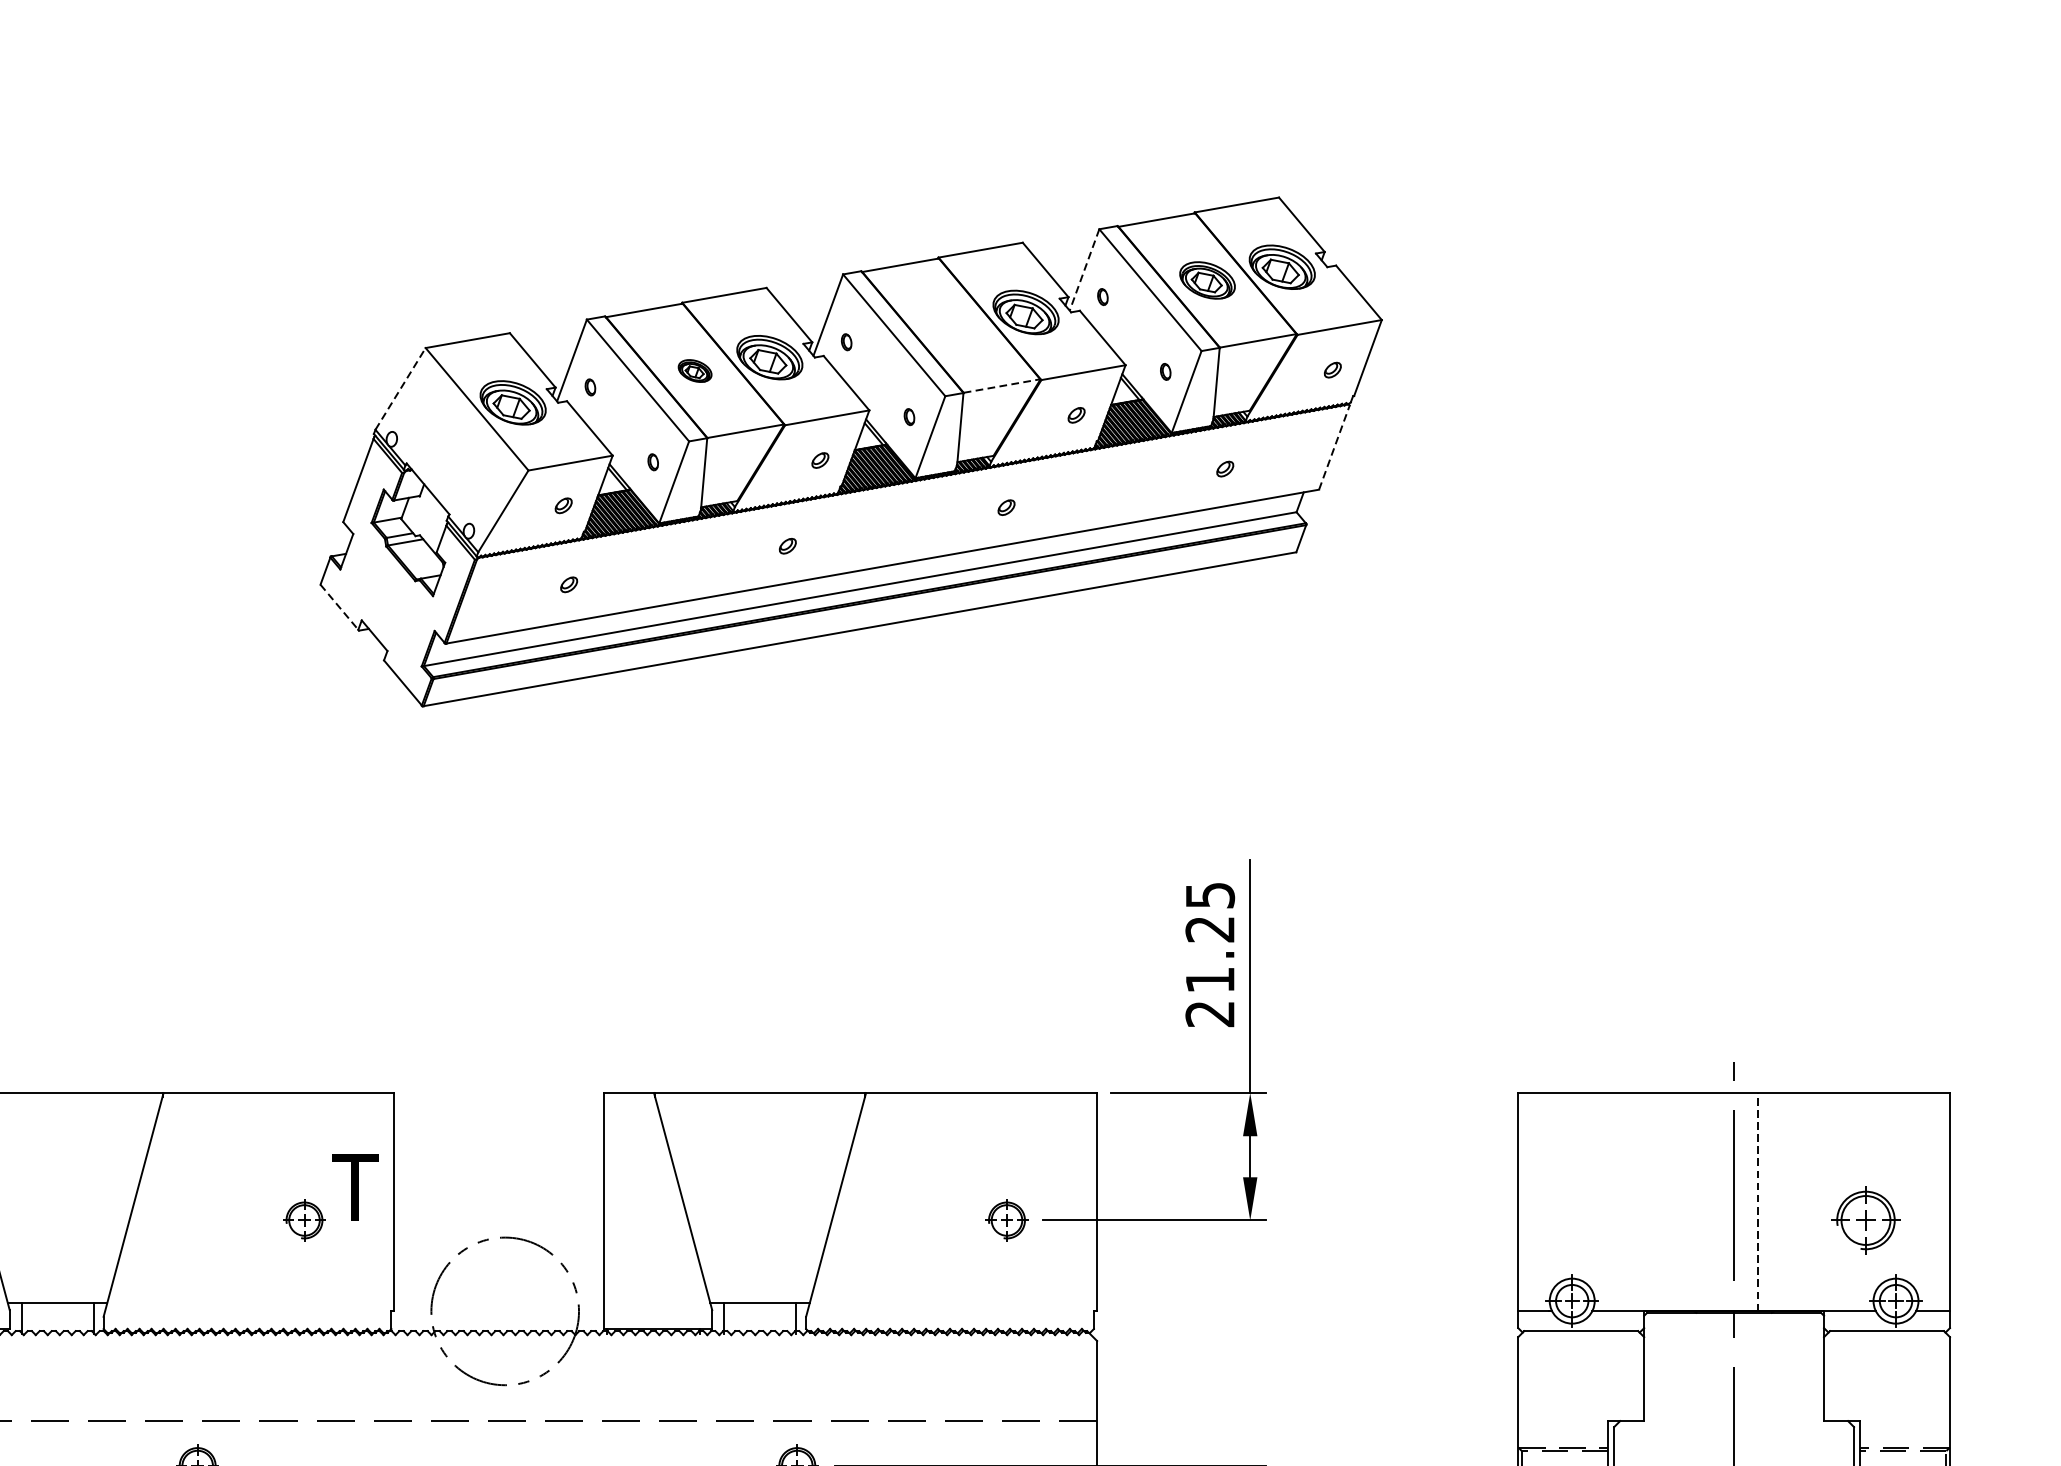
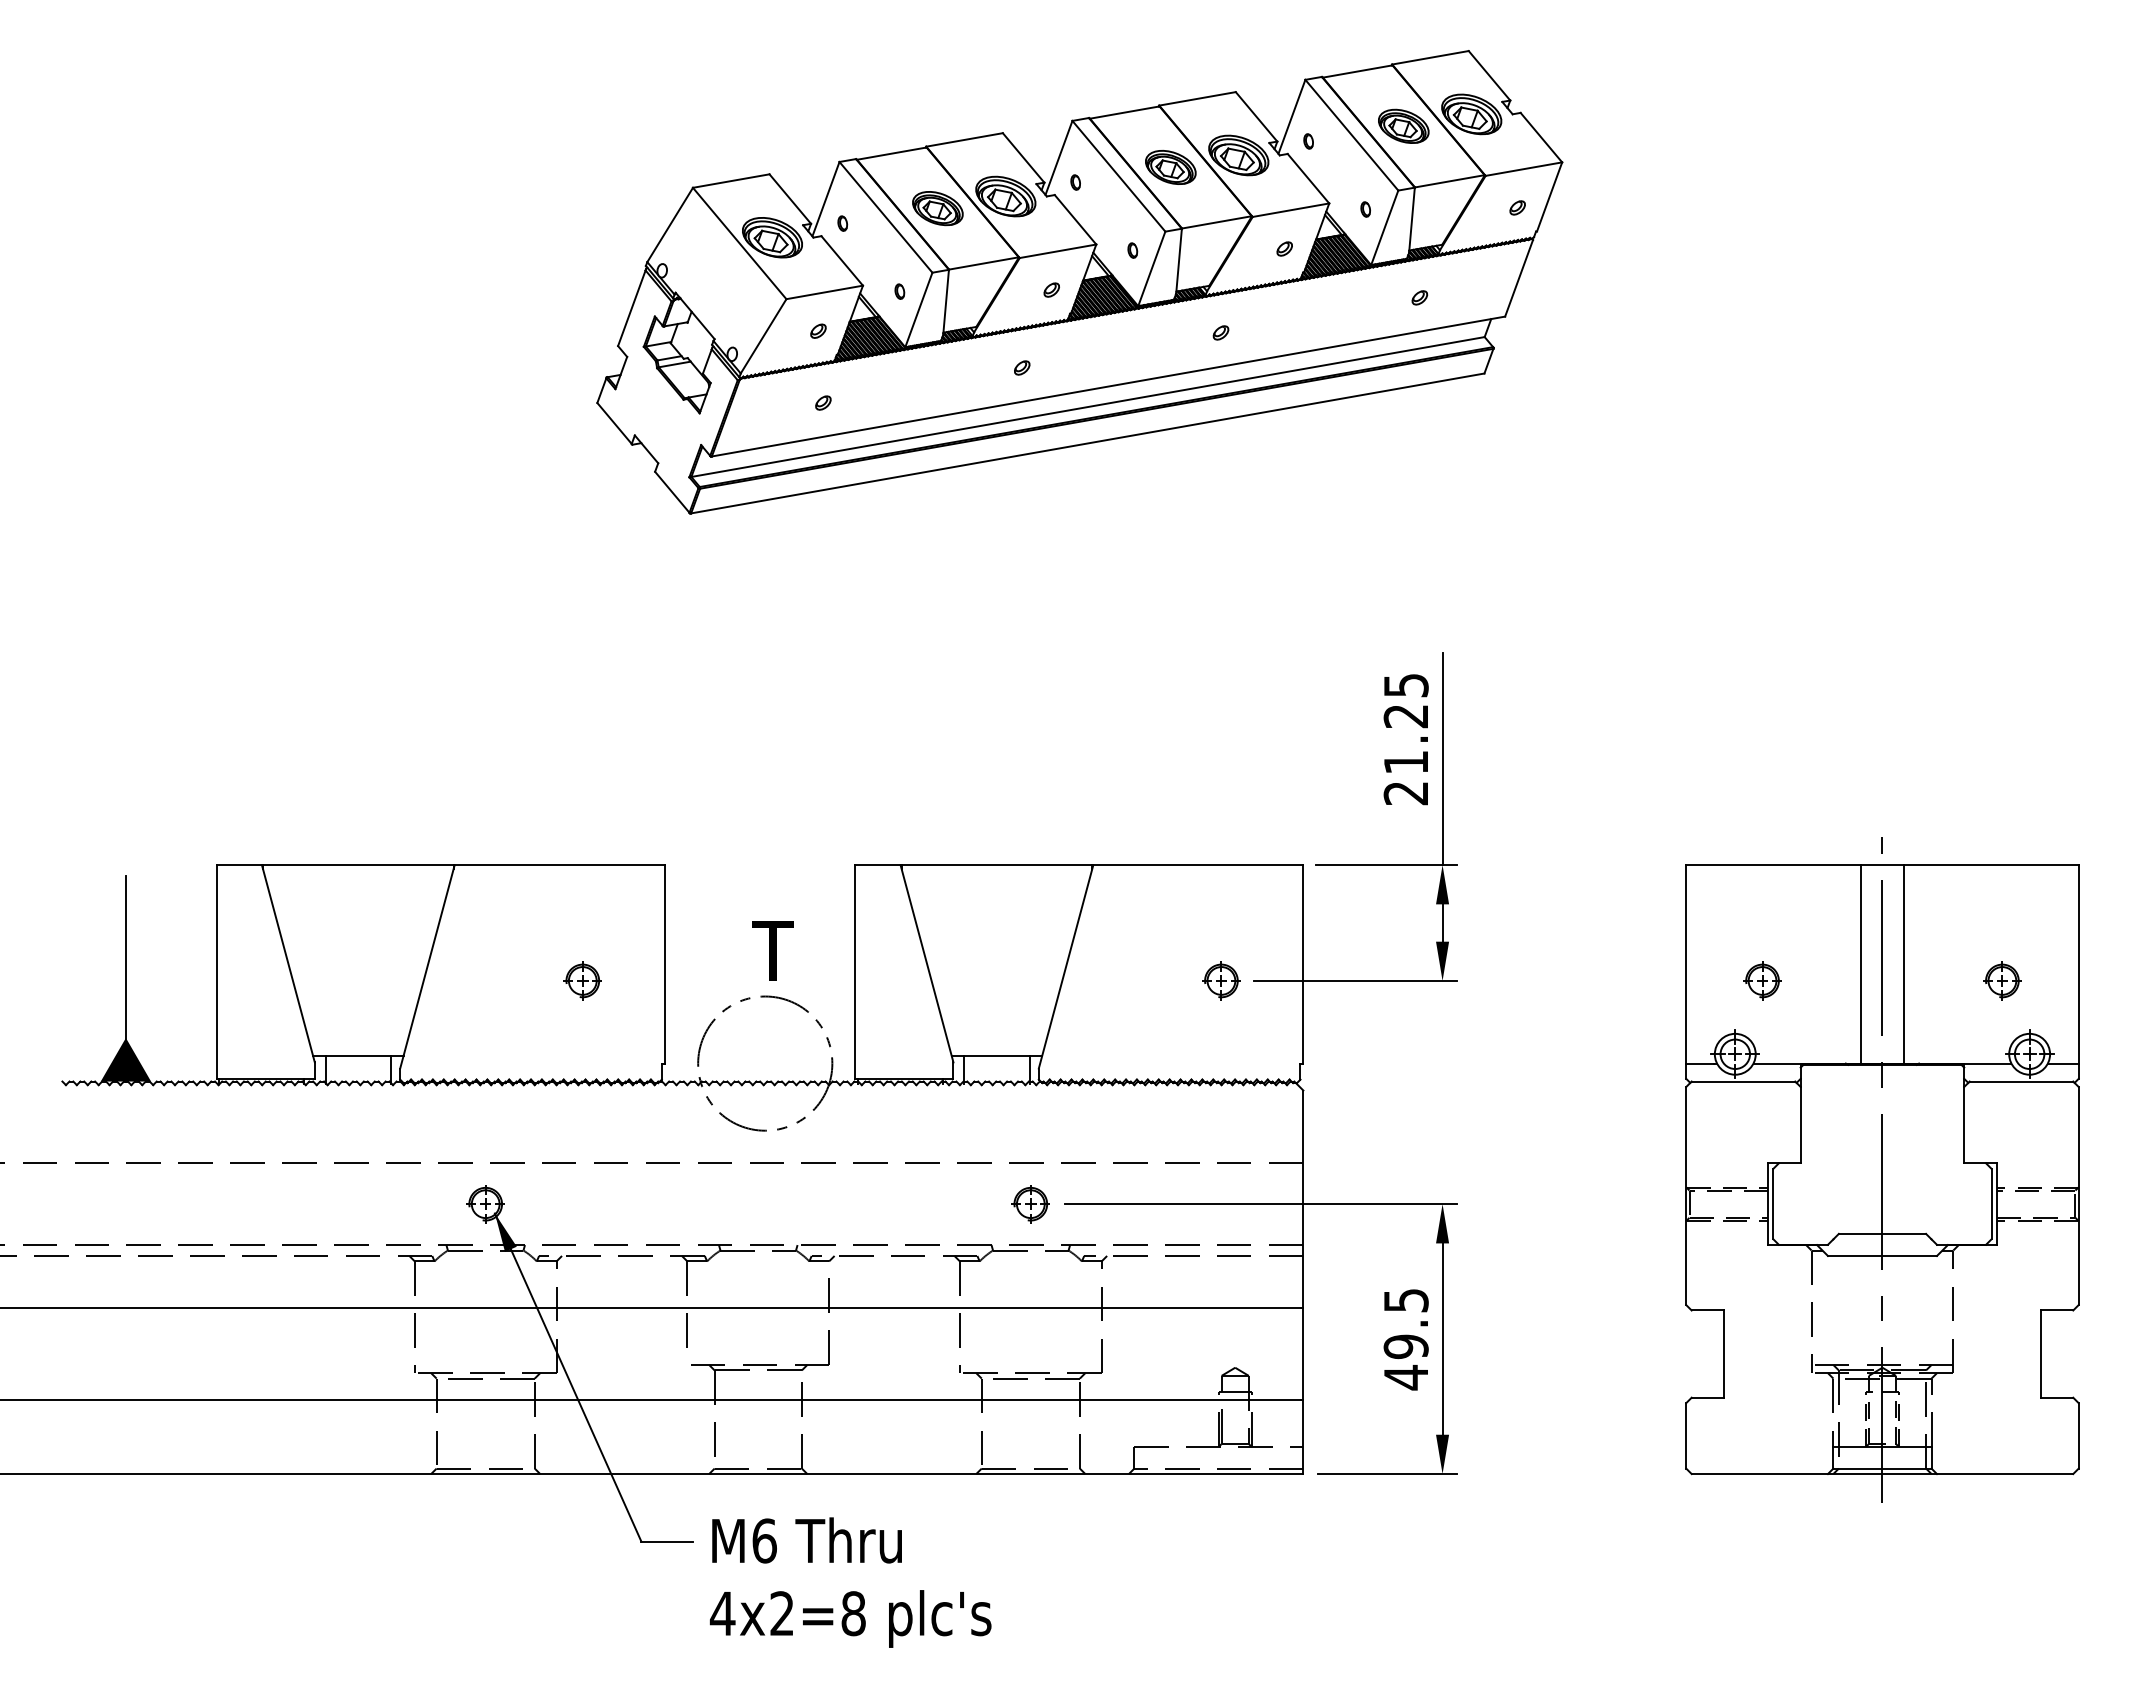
line: (1084, 270) -> (1291, 117), dashed -> solid
part: (950, 325) -> (1170, 167), added
part: (694, 370) -> (937, 208), size x1.67
line: (1002, 386) -> (1217, 222), dashed -> solid
line: (400, 388) -> (670, 224), dashed -> solid
line: (1334, 447) -> (1519, 278), dashed -> solid
line: (339, 607) -> (614, 423), dashed -> solid
text: (354, 1186) -> (772, 950), moved
line: (1758, 1201) -> (1904, 963), dashed -> solid
line: (1709, 1202) -> (1860, 964), added
part: (1602, 1219) -> (1762, 980), added
part: (1866, 1219) -> (2002, 980), size x0.62

